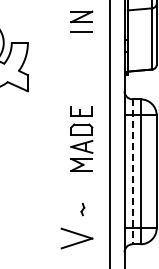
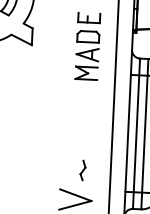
part: (81, 138) -> (87, 45), moved
line: (132, 172) -> (136, 134), dashed -> solid
part: (82, 209) -> (82, 170), size x1.67

